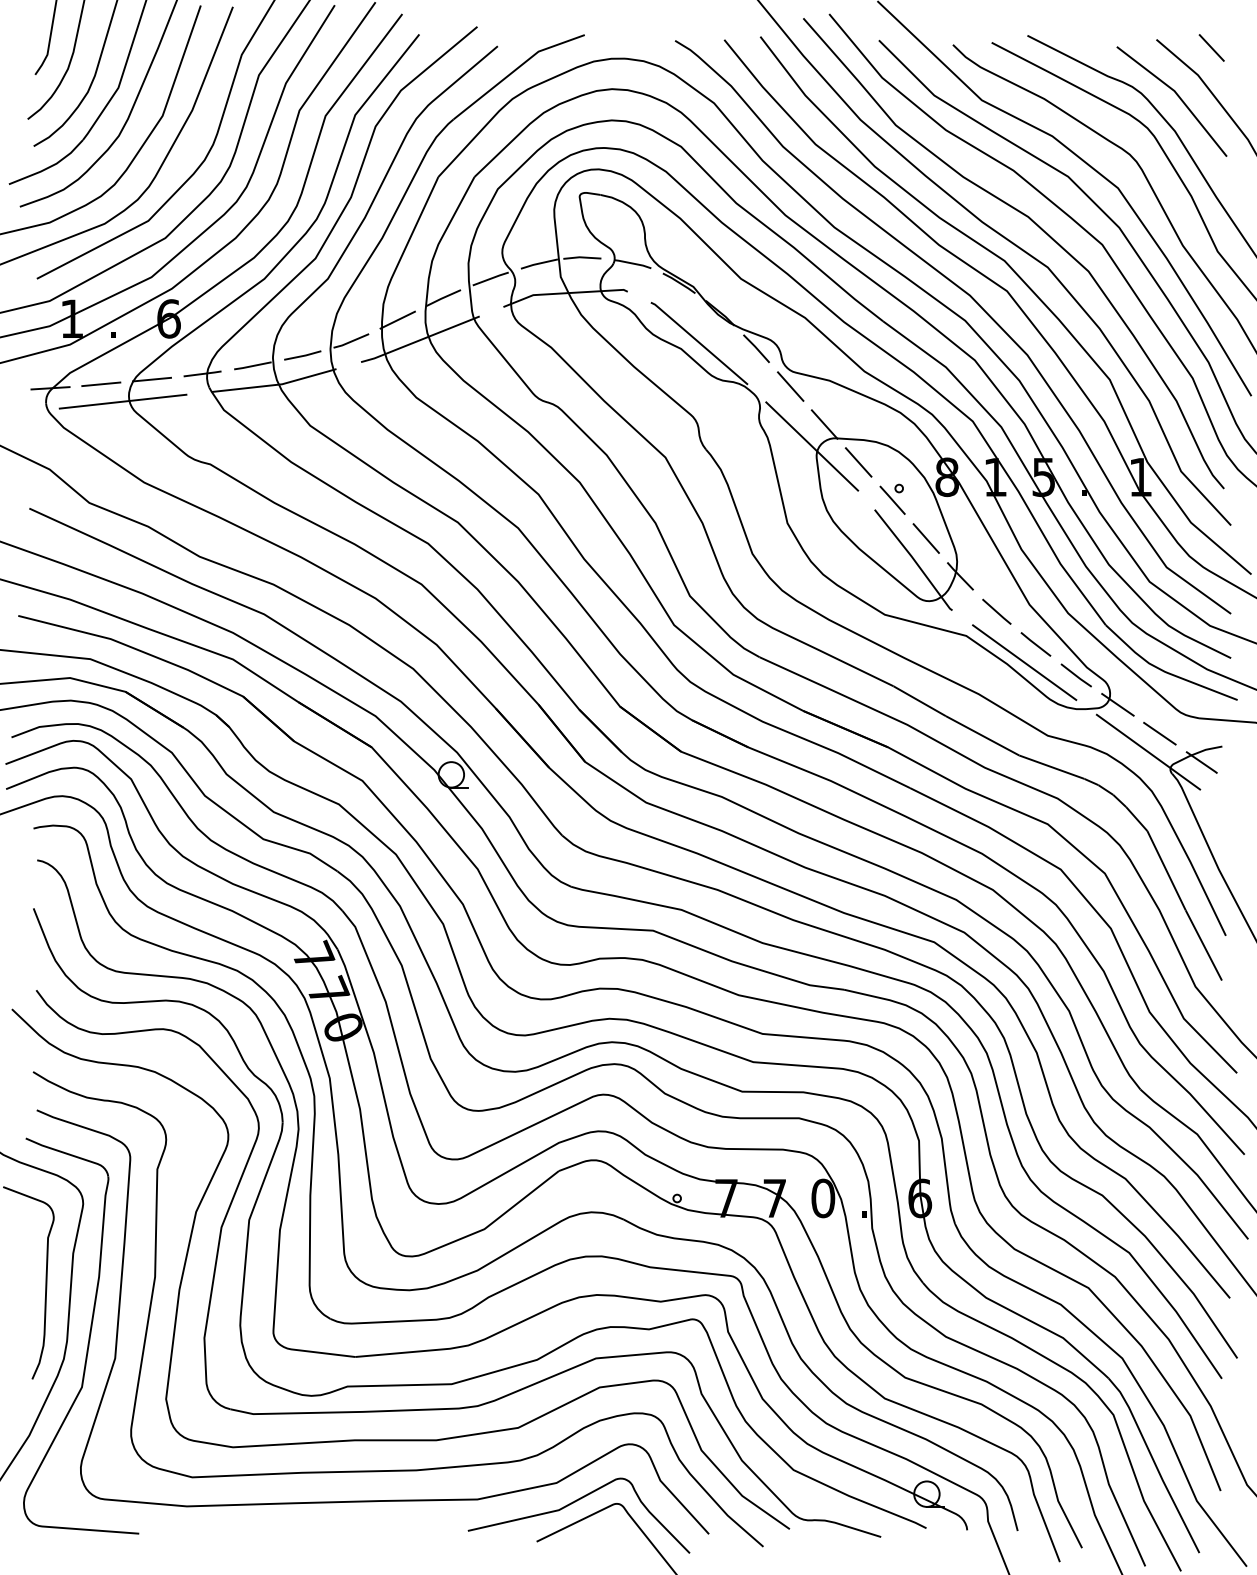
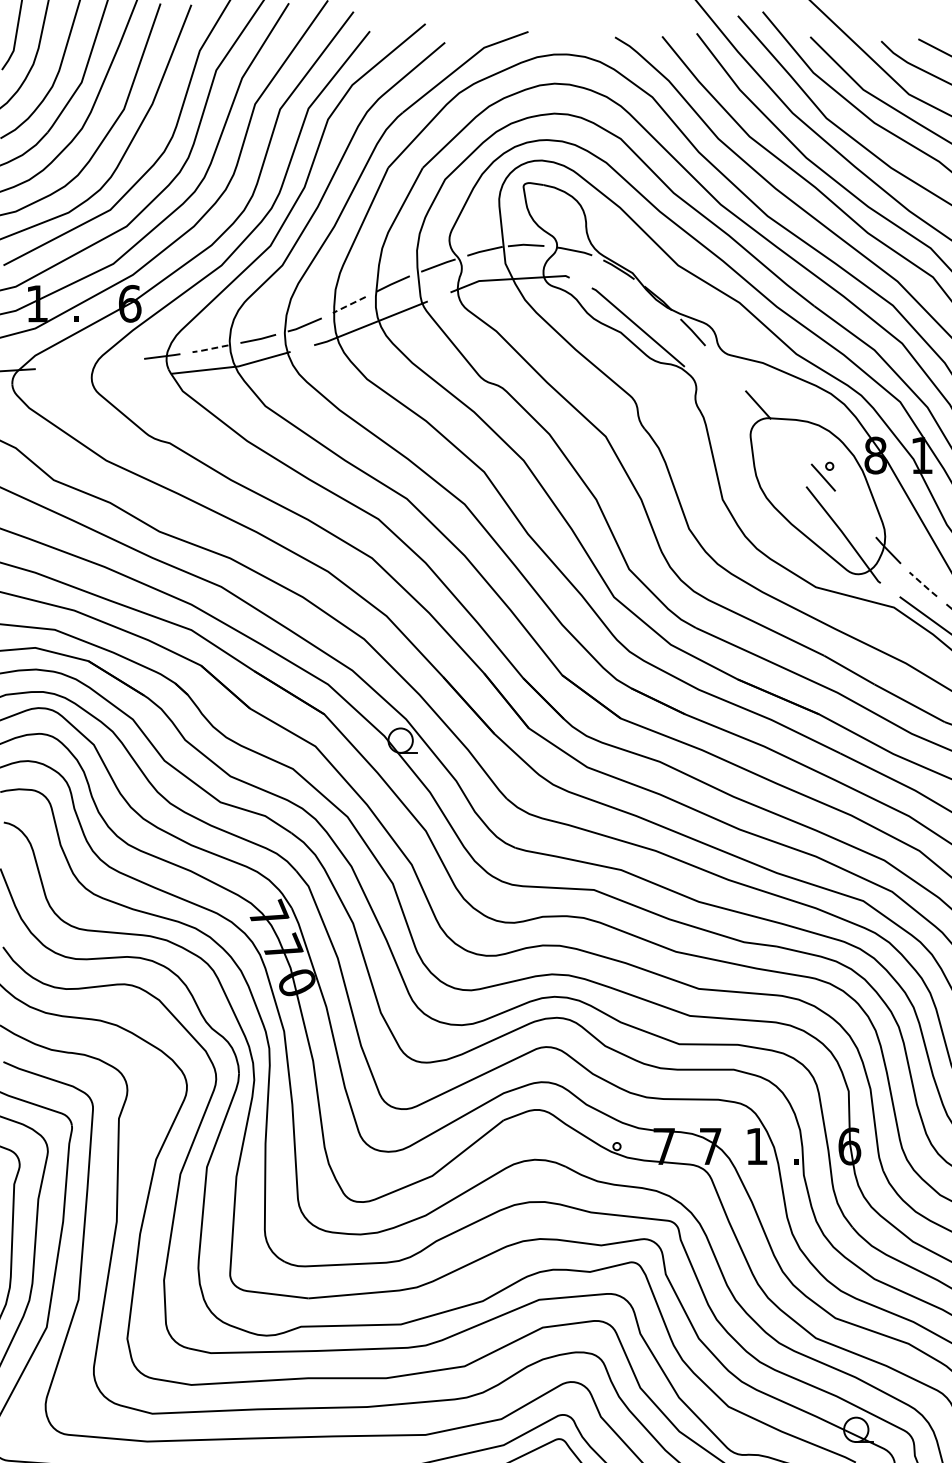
line: (397, 320) -> (349, 305), solid -> dashed
line: (252, 366) -> (210, 349), solid -> dashed
line: (152, 379) -> (114, 361), removed
line: (101, 384) -> (65, 366), removed
line: (790, 386) -> (725, 368), removed
line: (122, 401) -> (85, 382), removed
line: (812, 446) -> (746, 426), removed
line: (858, 462) -> (790, 441), removed
line: (925, 538) -> (854, 514), removed
line: (997, 612) -> (923, 585), solid -> dashed
text: (823, 1198) -> (757, 1146), 0 -> 1

